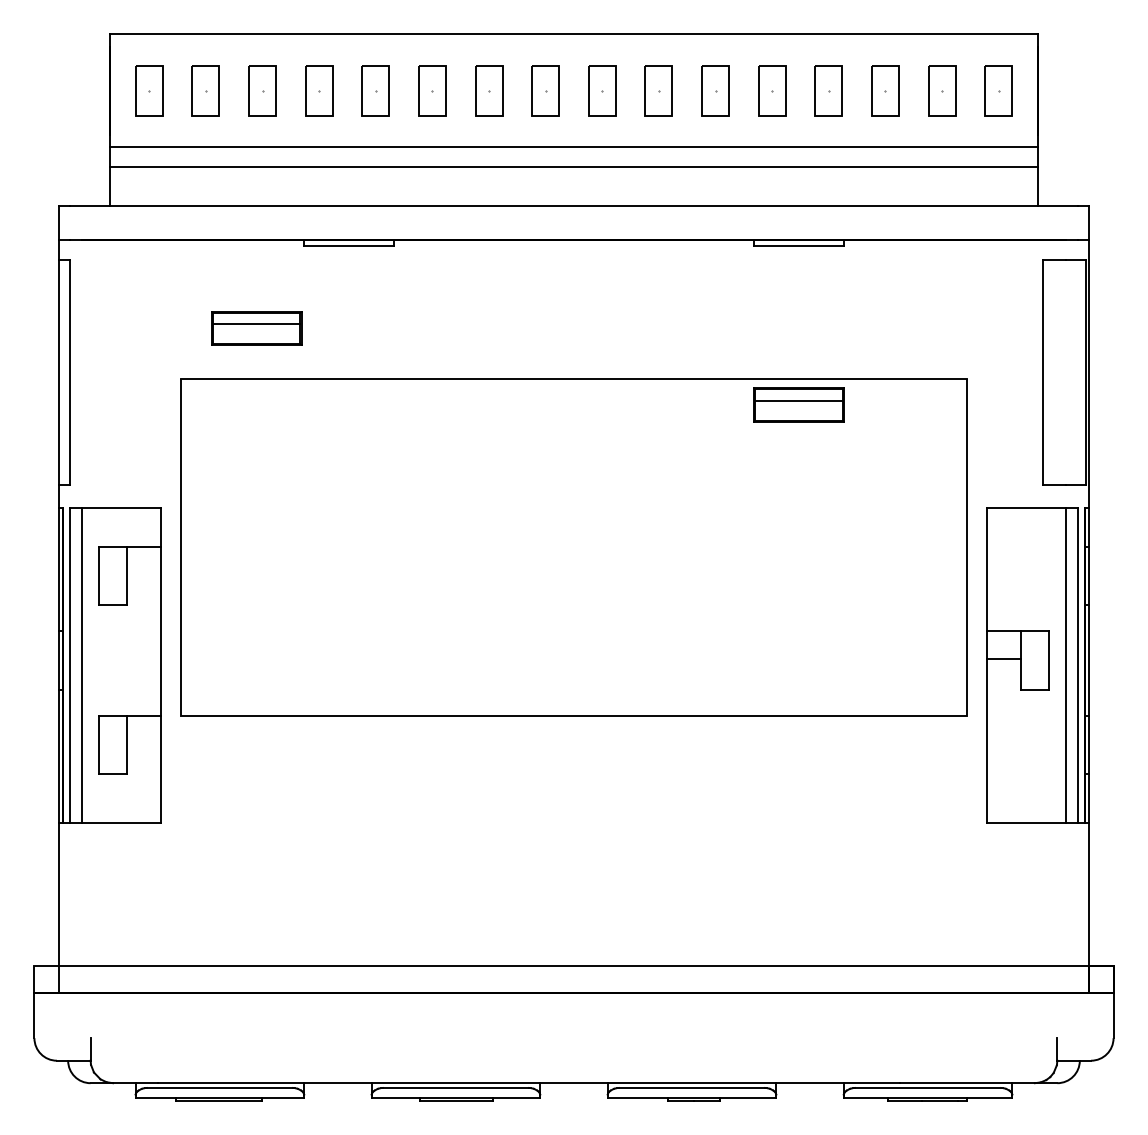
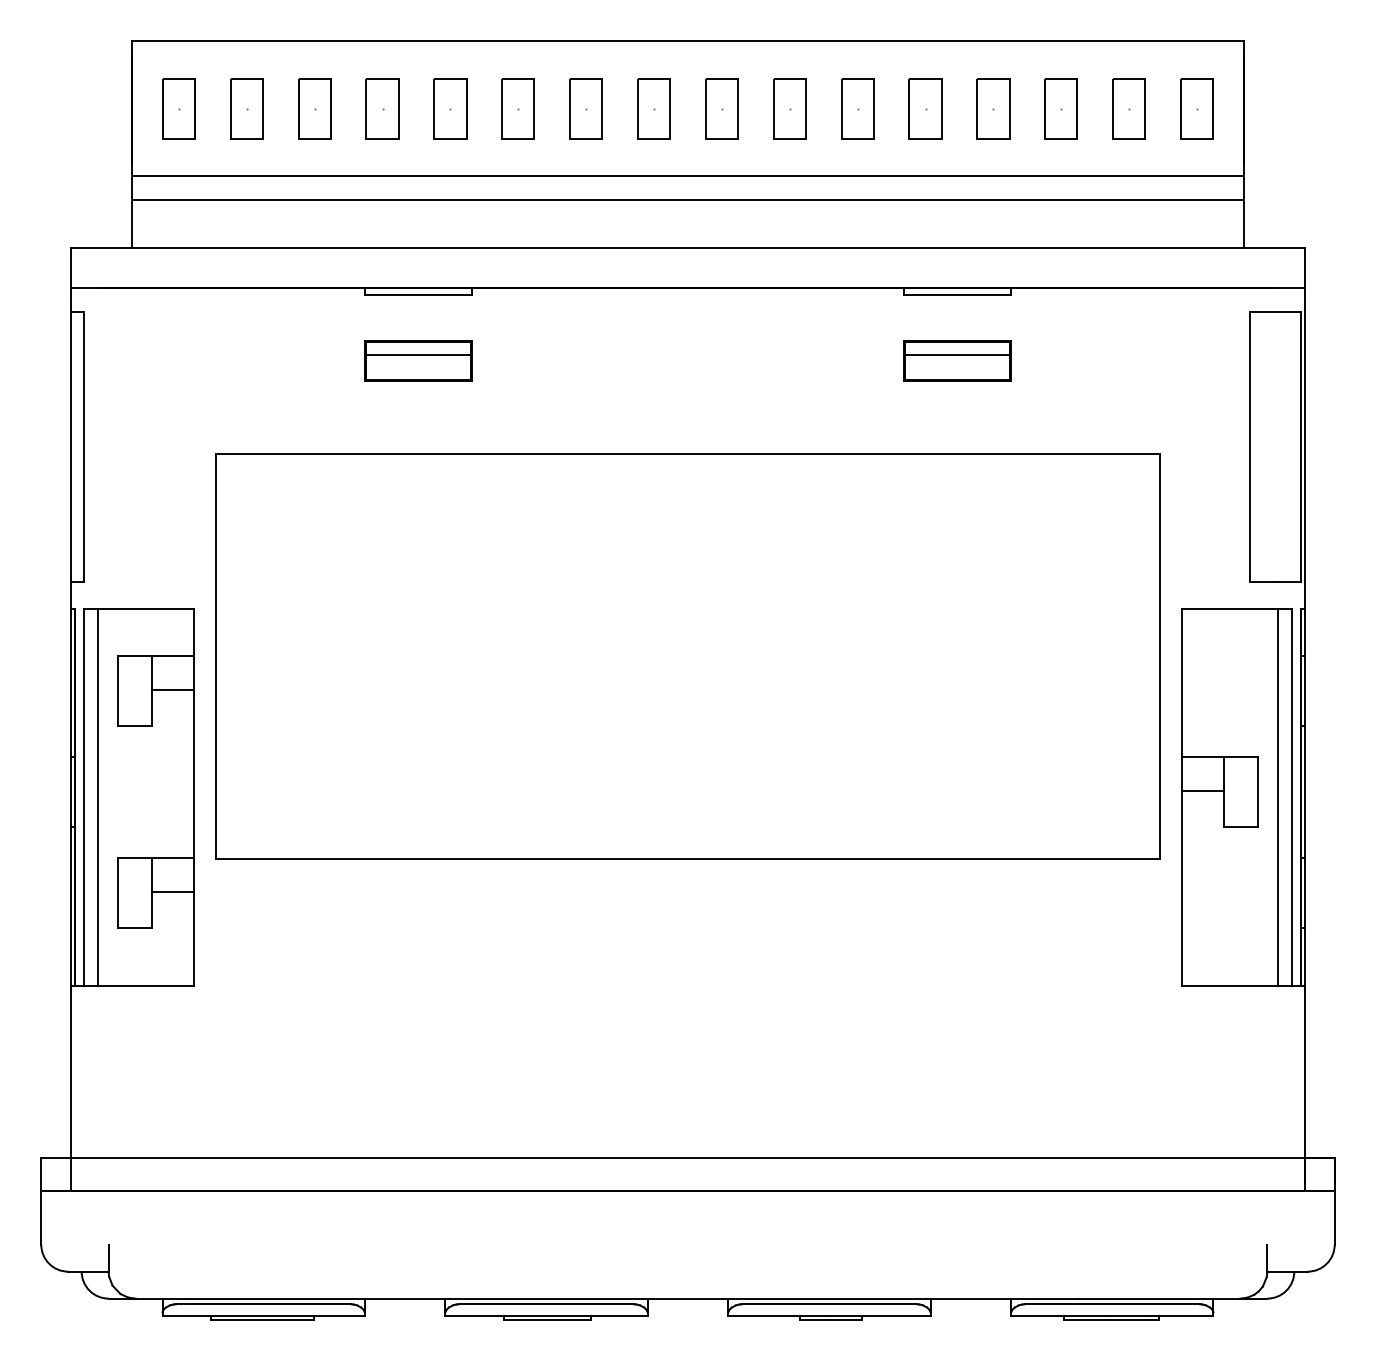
part: (256, 328) -> (418, 360), moved
part: (798, 404) -> (957, 360), moved
line: (143, 575) -> (172, 689), added
line: (143, 743) -> (172, 891), added

